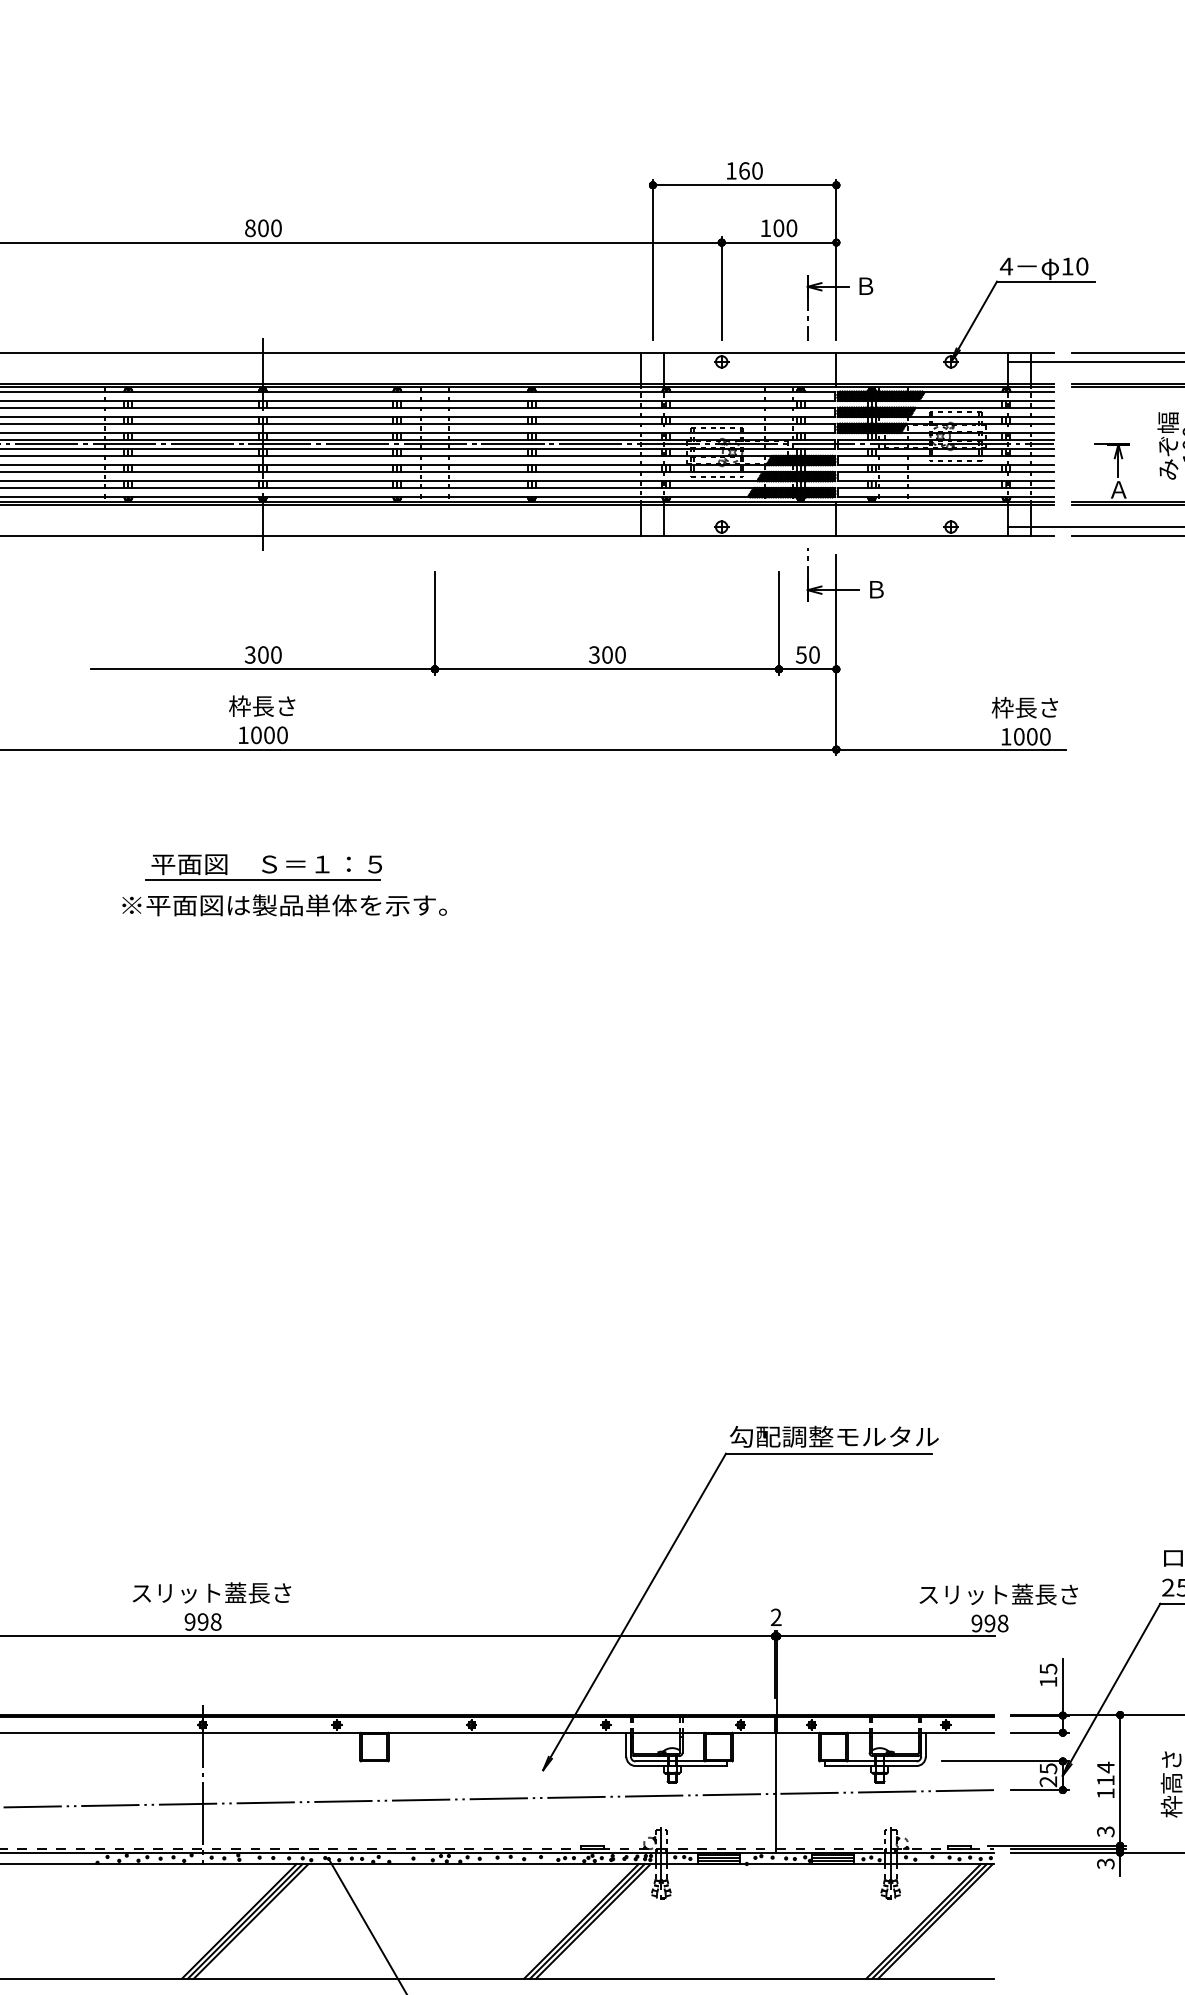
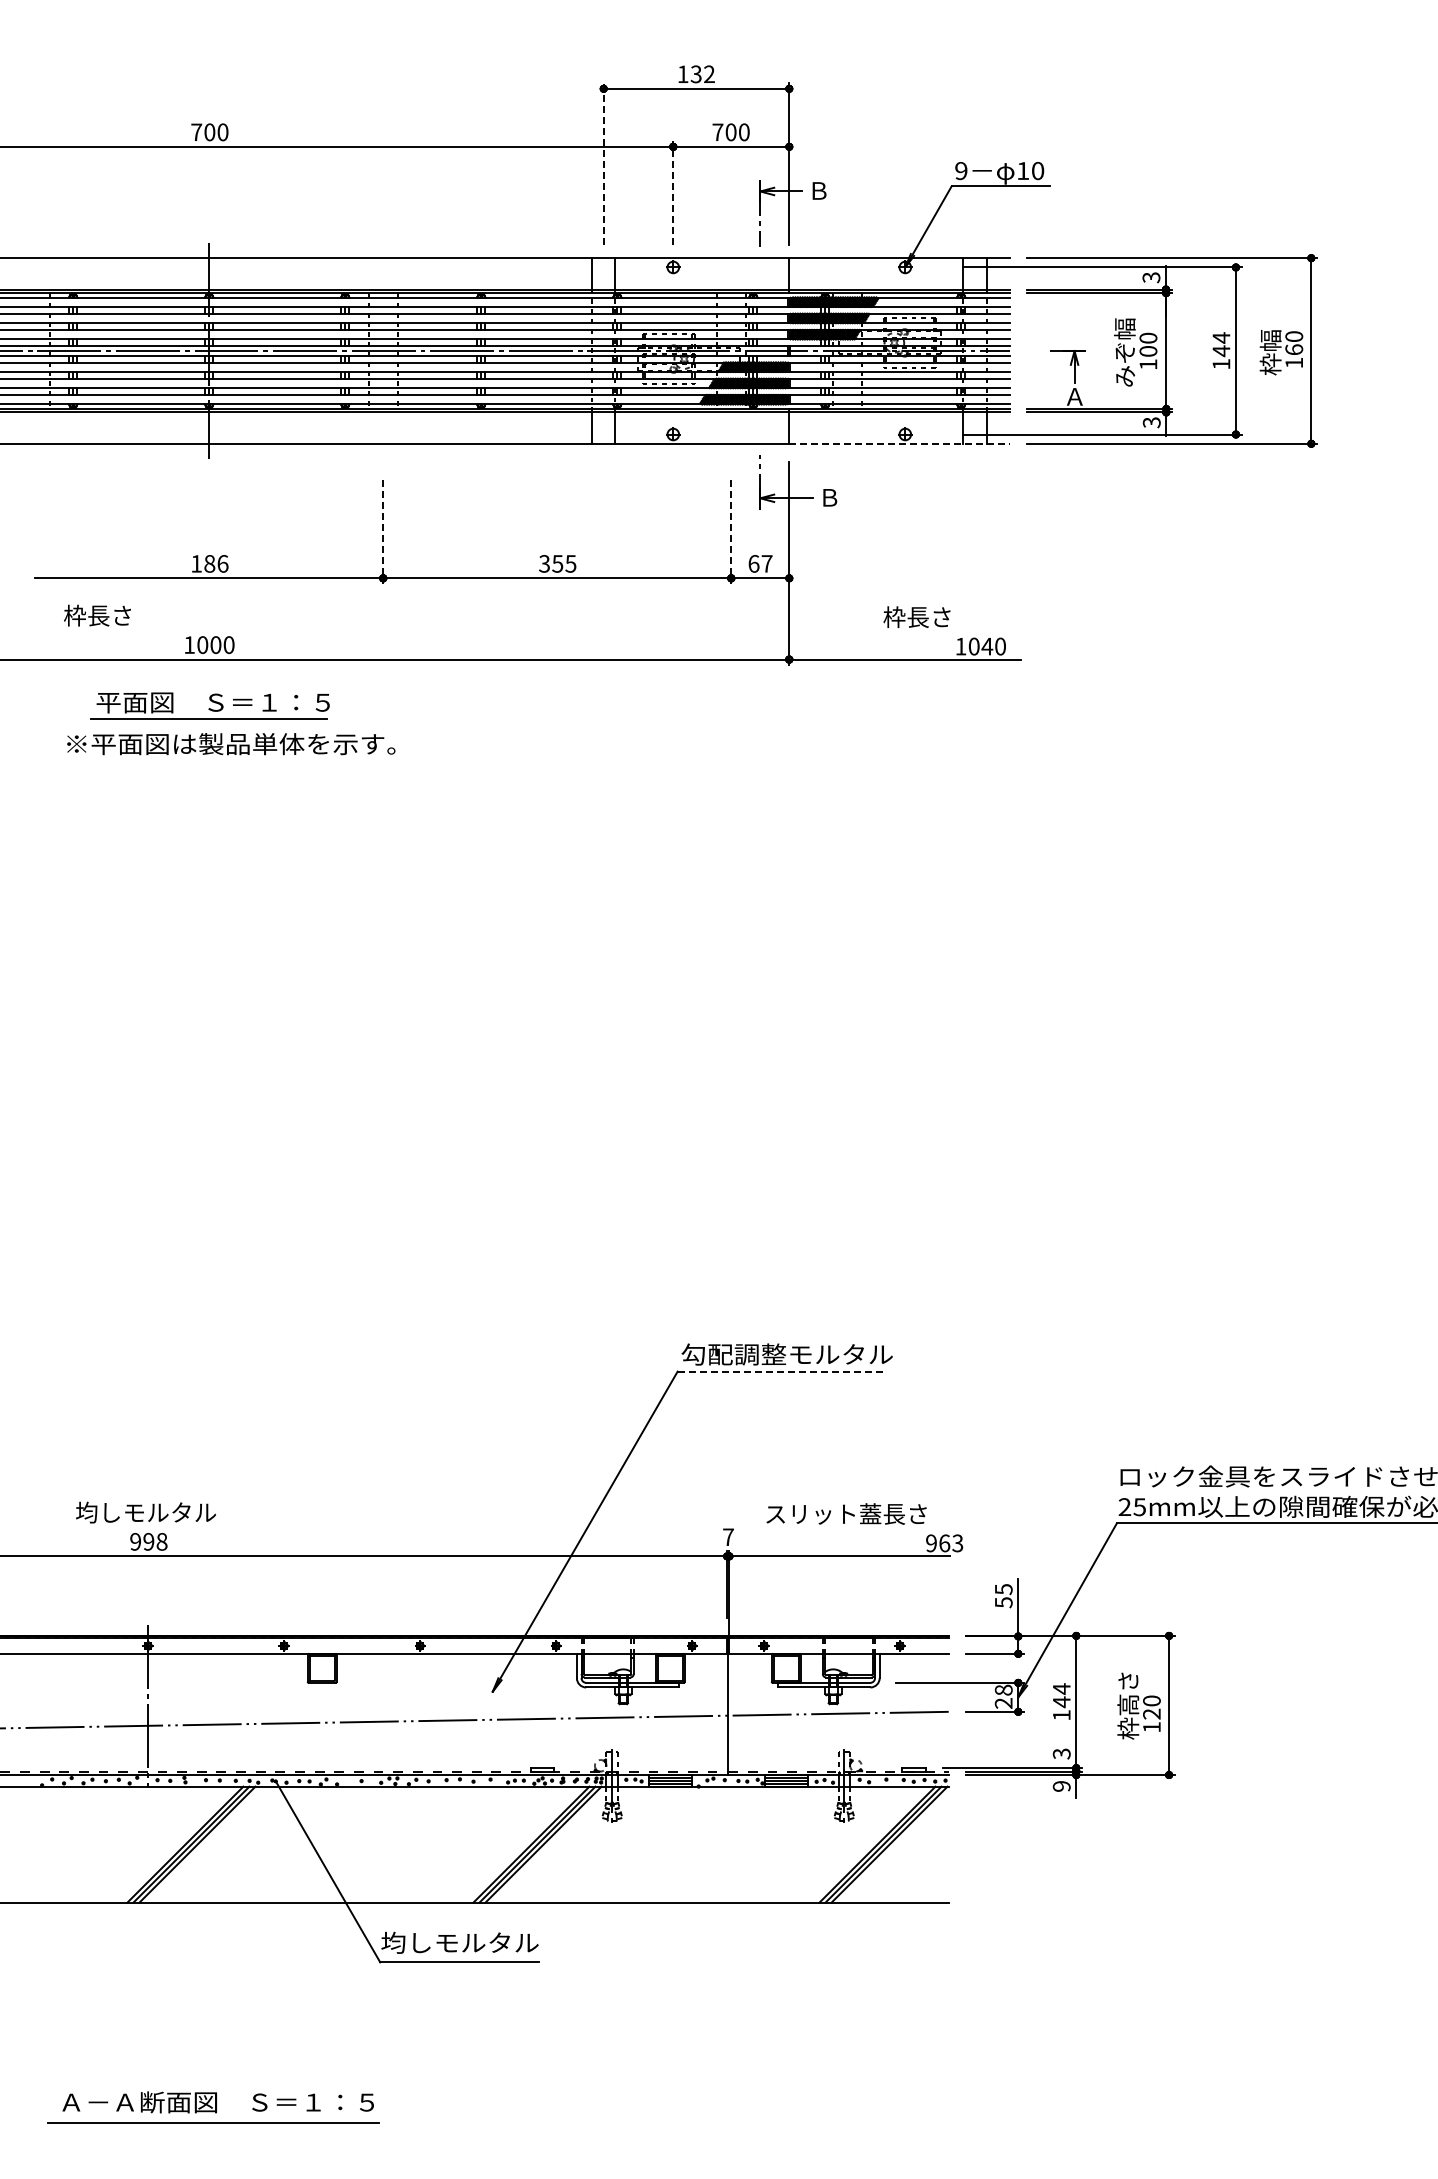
text: (750, 171) -> (702, 74), 160 -> 132
text: (765, 227) -> (717, 131), 100 -> 700
text: (250, 228) -> (196, 132), 800 -> 700
line: (652, 259) -> (603, 163), solid -> dashed
text: (1005, 267) -> (960, 171), 4 -> 9
line: (721, 287) -> (673, 192), solid -> dashed
line: (946, 535) -> (900, 443), solid -> dashed
line: (435, 623) -> (383, 532), solid -> dashed
line: (779, 623) -> (731, 532), solid -> dashed
text: (263, 654) -> (209, 563), 300 -> 186
text: (614, 654) -> (564, 563), 300 -> 355
text: (807, 654) -> (760, 563), 50 -> 67
text: (262, 706) -> (97, 615), moved
text: (1024, 707) -> (916, 616), moved
text: (1032, 736) -> (987, 646), 1000 -> 1040
part: (284, 885) -> (231, 723), moved
line: (829, 1453) -> (782, 1371), solid -> dashed
text: (210, 1592) -> (156, 1512), スリット蓋長さ -> 均しモルタル
text: (998, 1593) -> (846, 1513), moved
text: (776, 1616) -> (728, 1536), 2 -> 7
text: (996, 1623) -> (951, 1543), 998 -> 963
text: (1048, 1681) -> (1003, 1602), 15 -> 55
text: (1048, 1768) -> (1003, 1689), 25 -> 28
text: (1105, 1780) -> (1061, 1702), 114 -> 144
text: (1105, 1863) -> (1061, 1786), 3 -> 9

